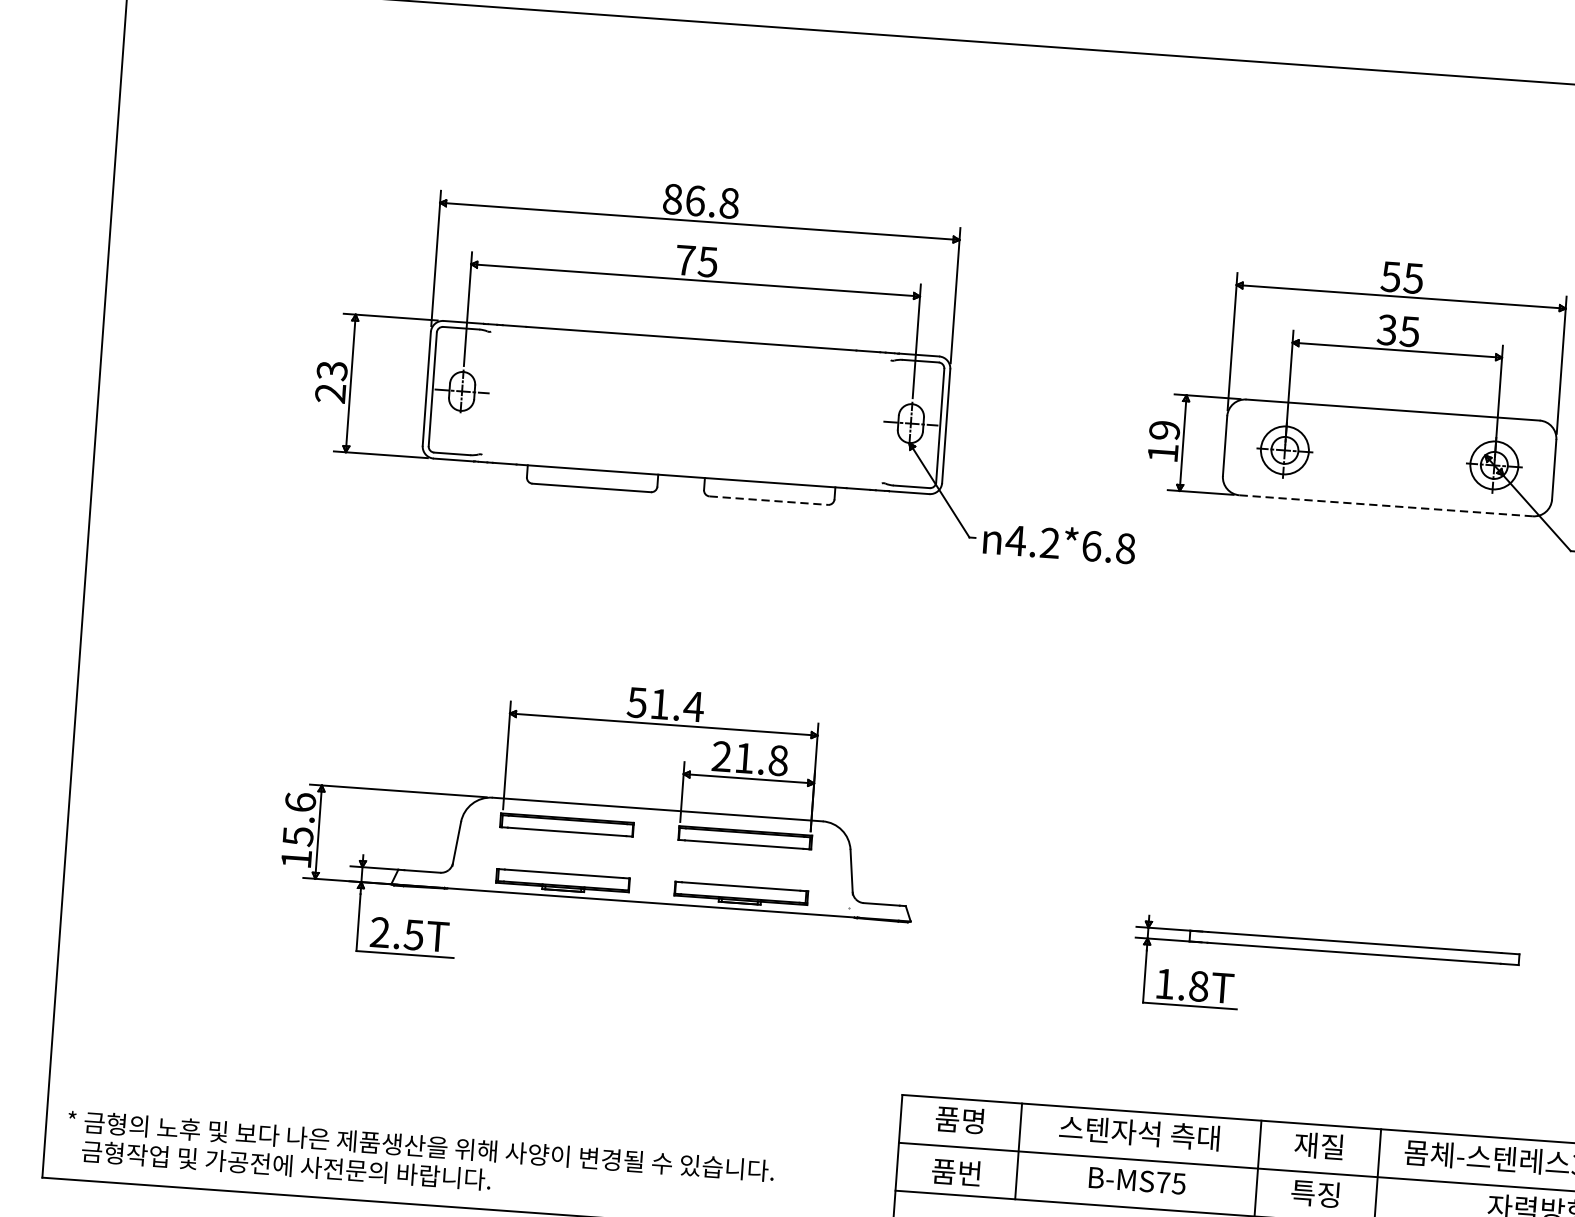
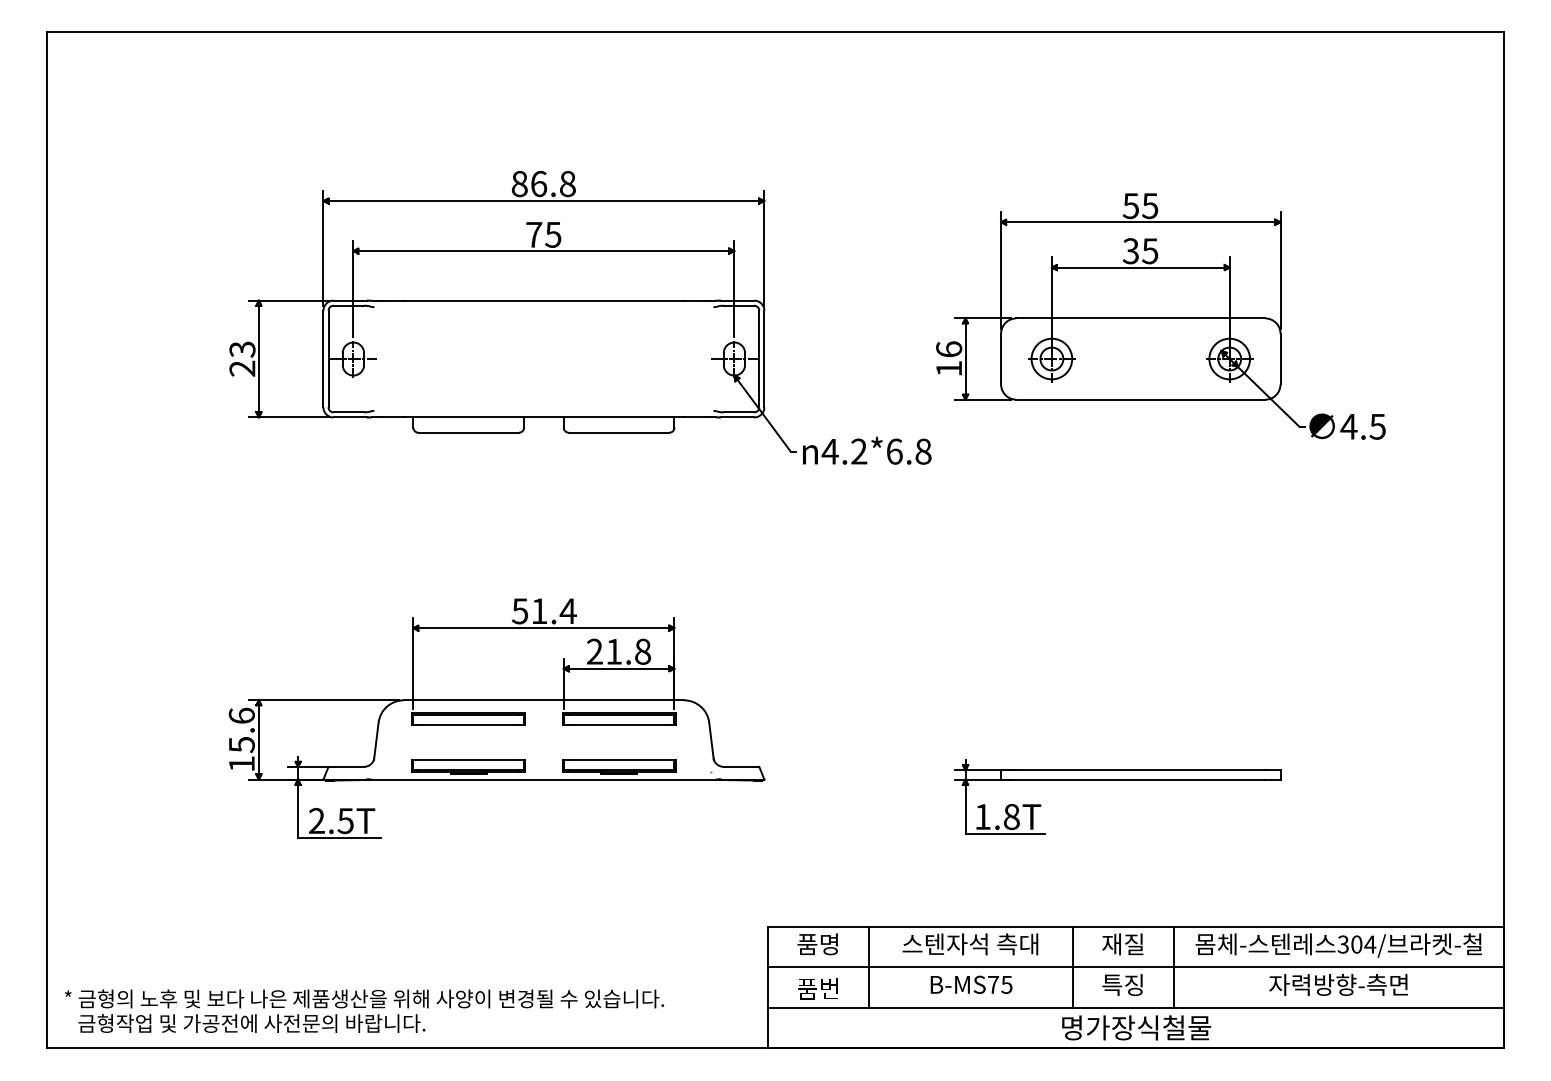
text: (1165, 430) -> (949, 349), 19 -> 16
line: (769, 500) -> (619, 432), dashed -> solid
line: (1387, 505) -> (1141, 399), dashed -> solid

